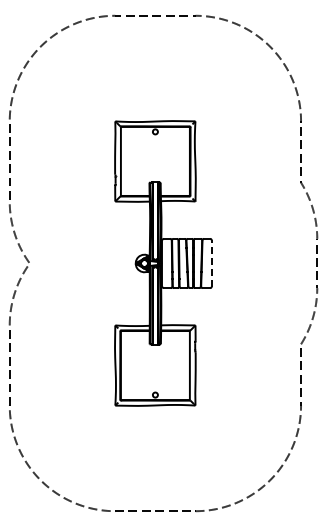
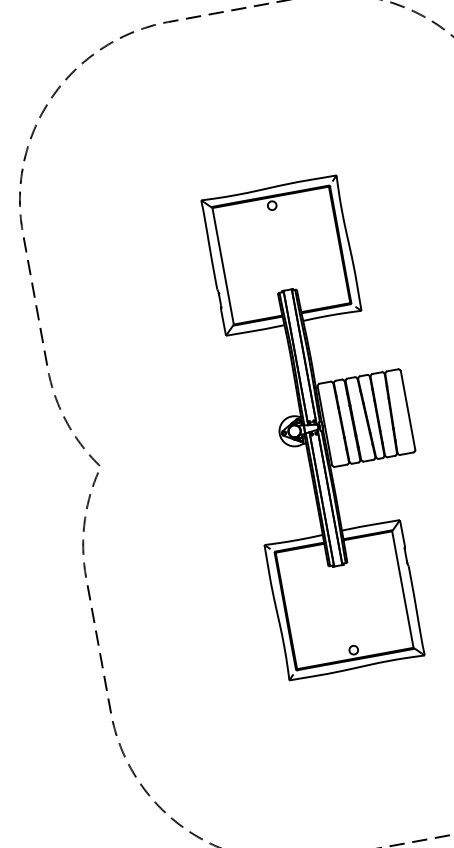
line: (211, 263) -> (407, 410), dashed -> solid

